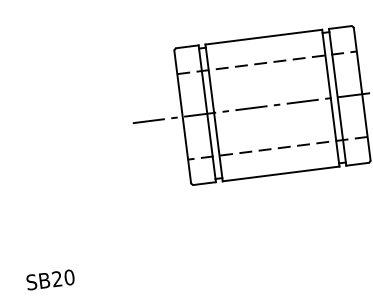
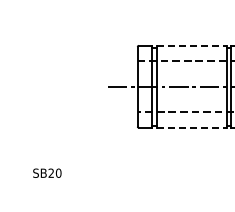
line: (265, 36) -> (192, 45), solid -> dashed
line: (282, 173) -> (192, 127), solid -> dashed

